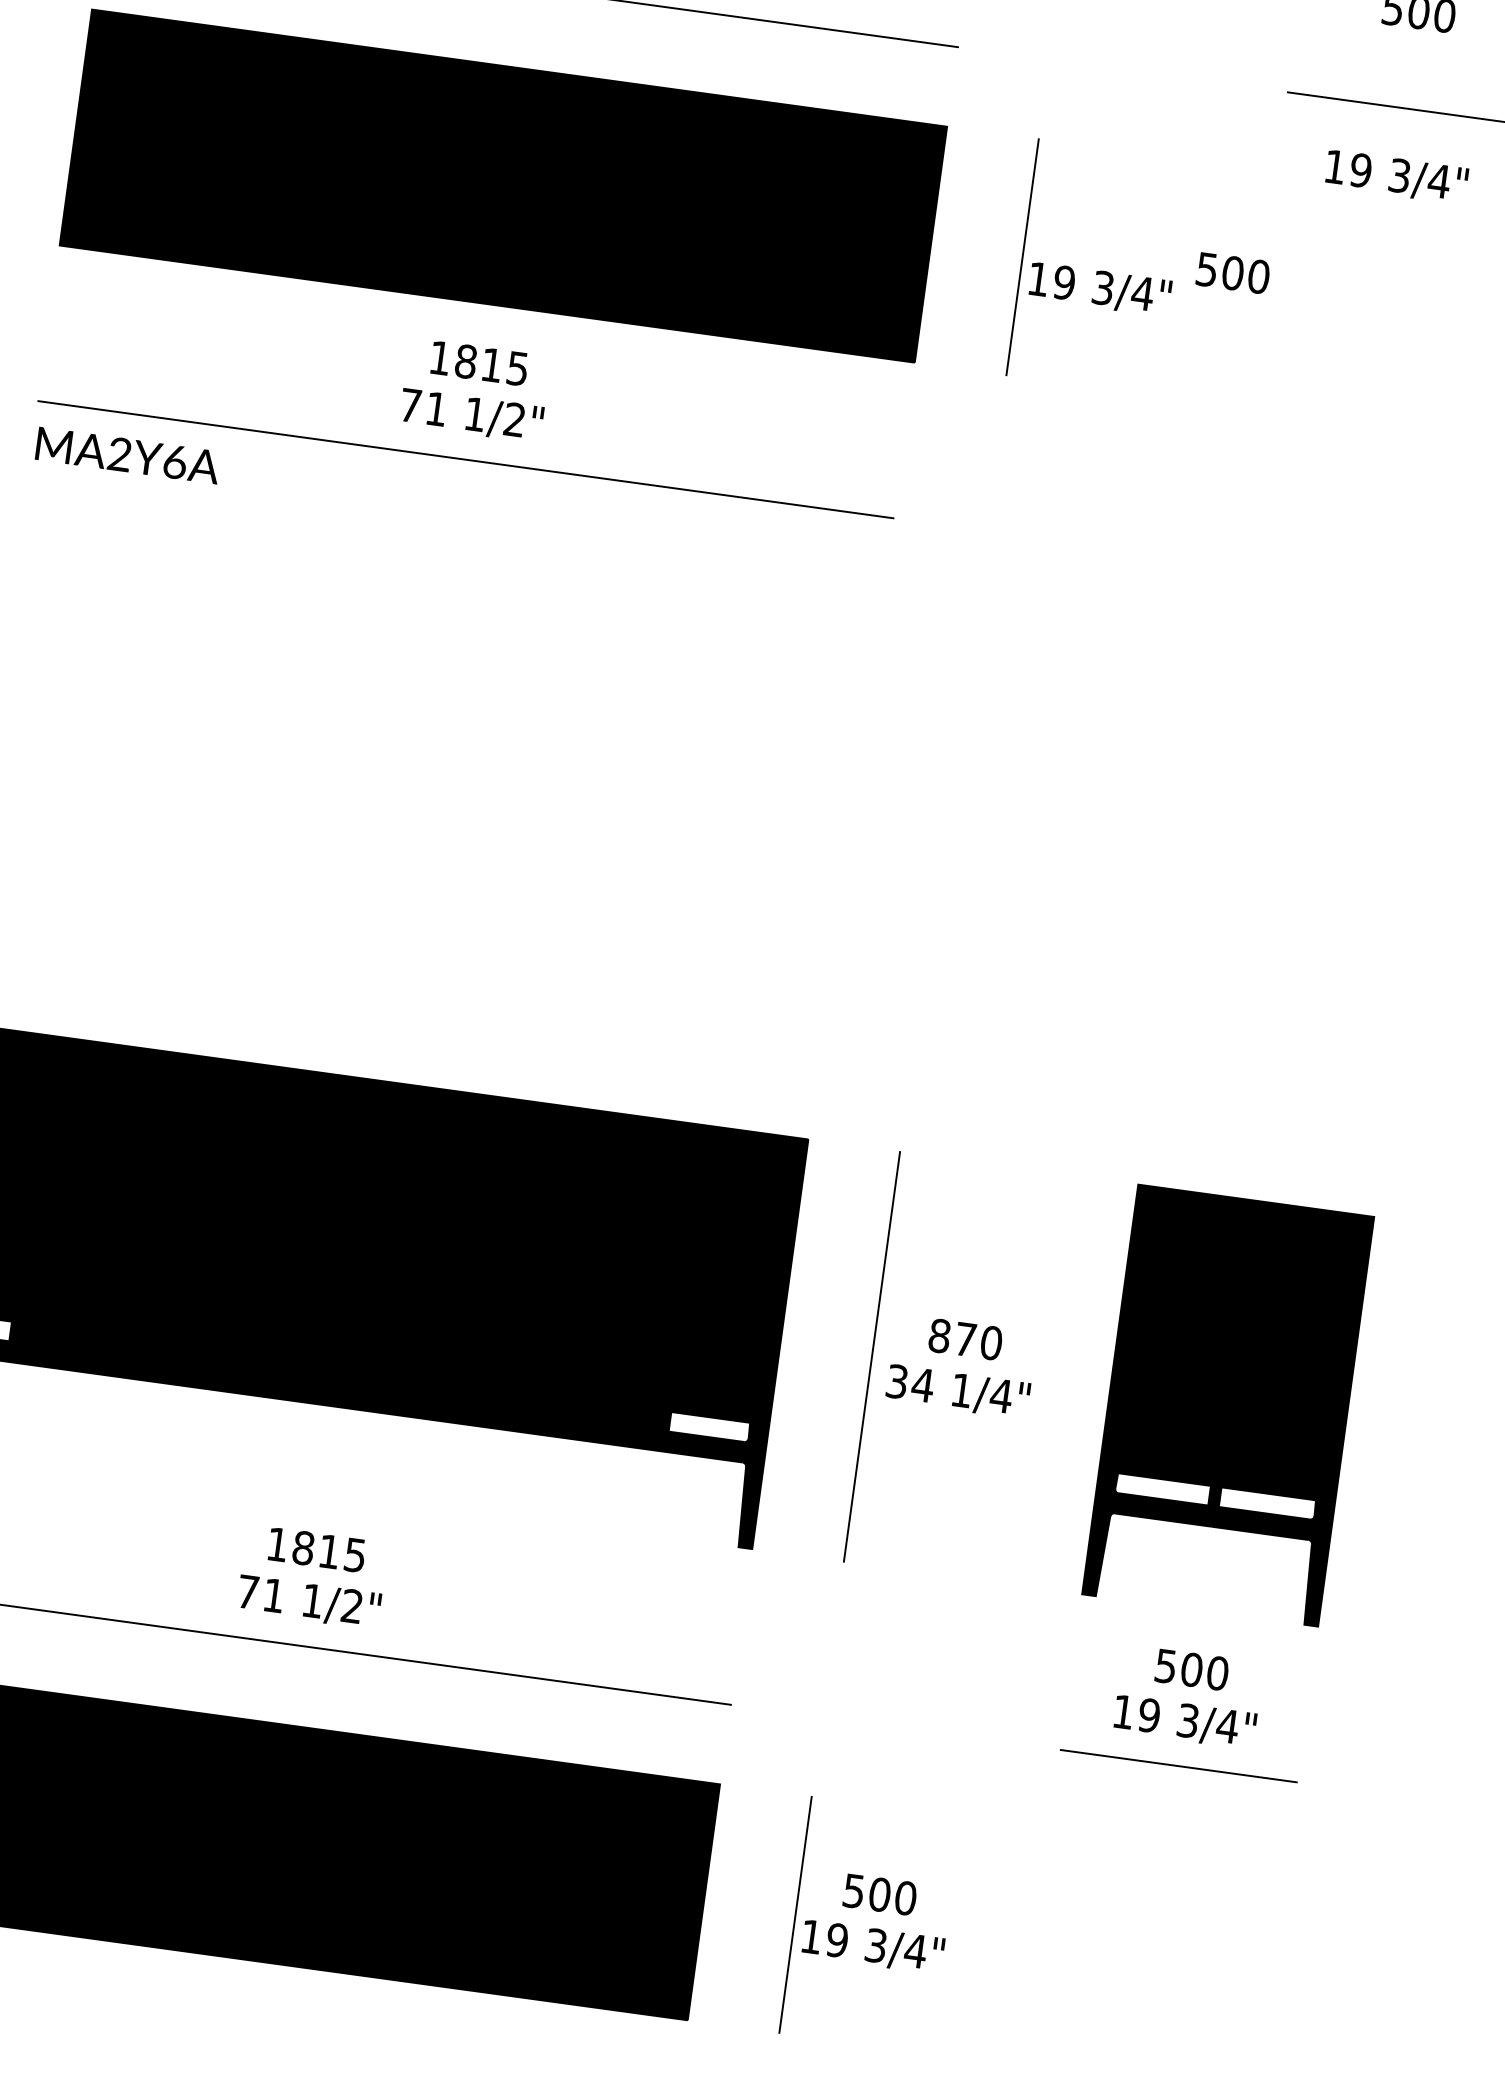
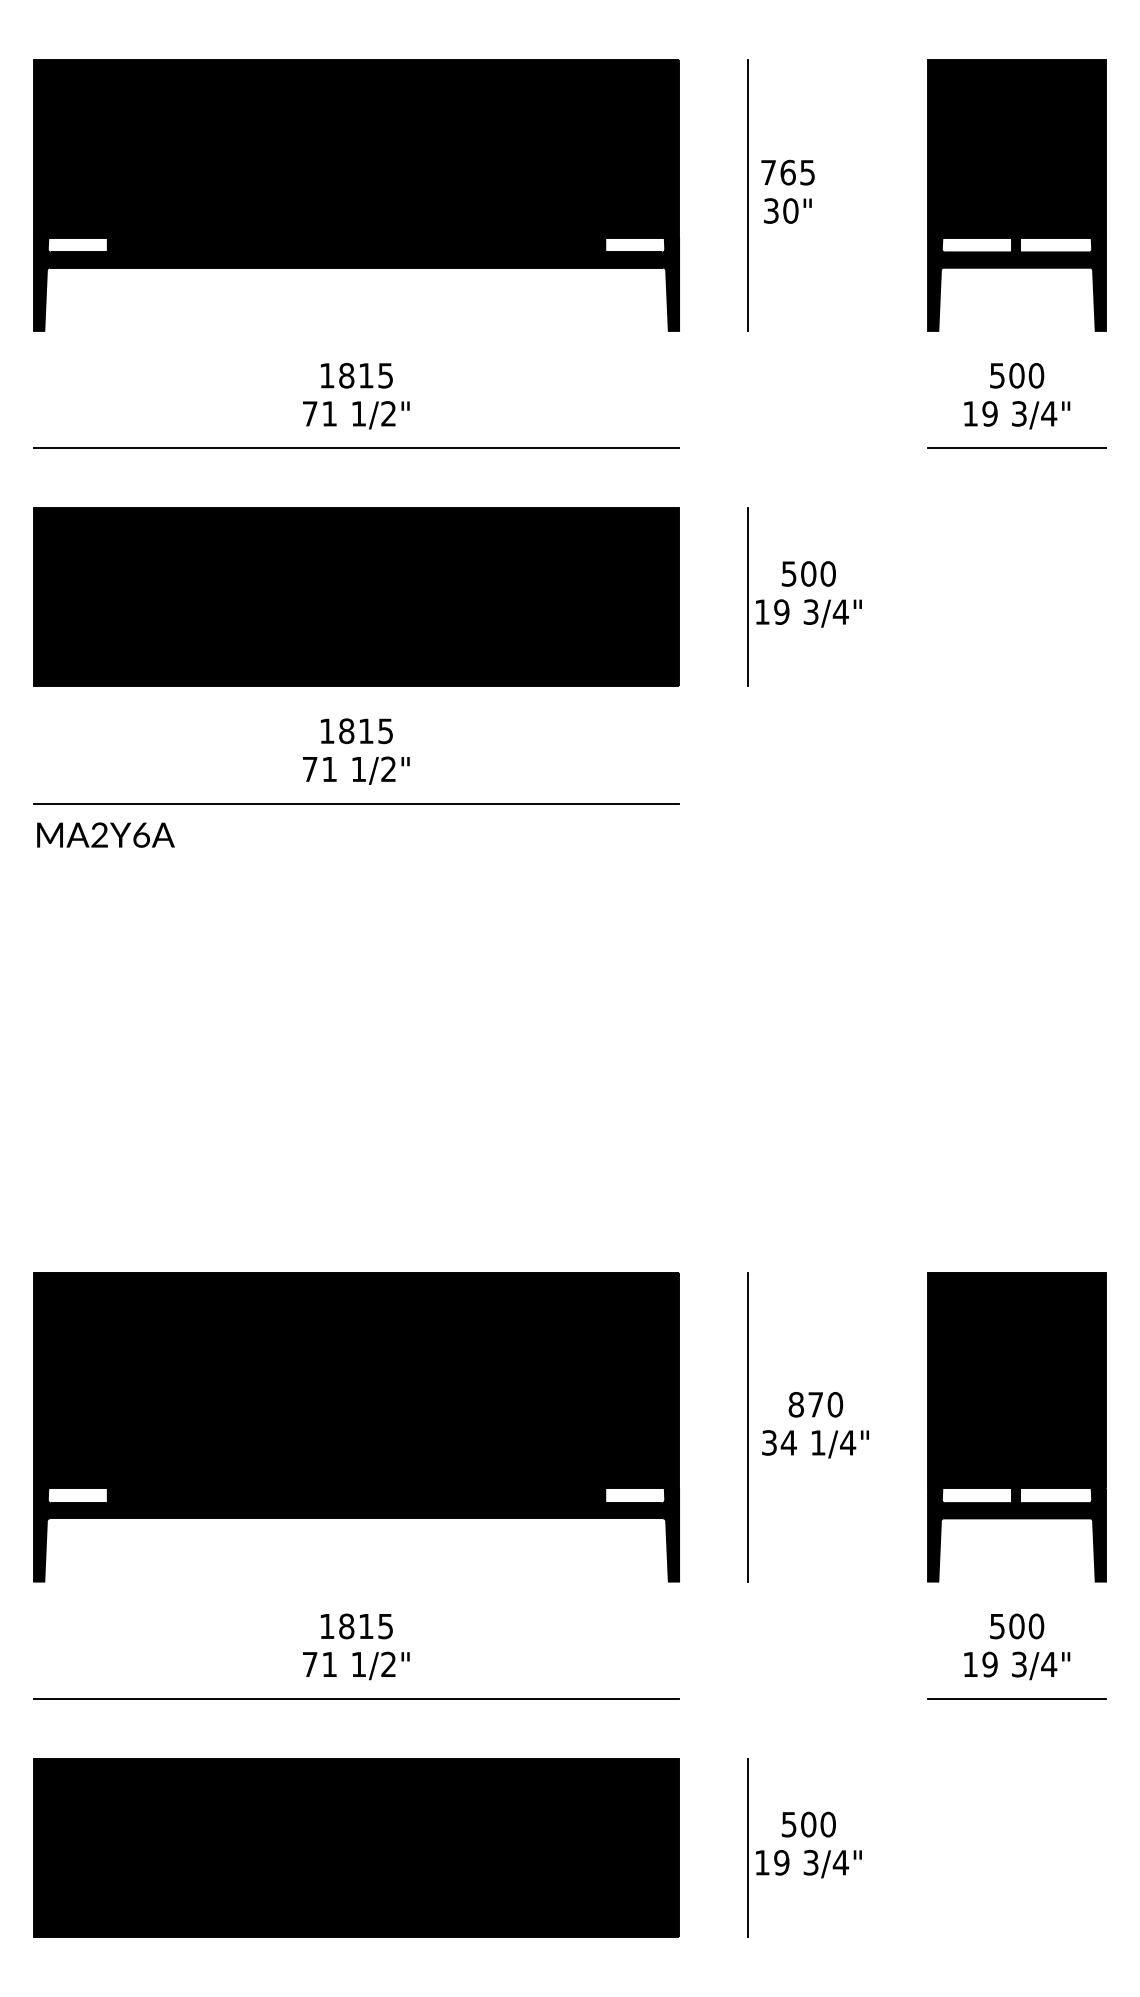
text: (1397, 177) -> (1017, 415), moved
text: (1232, 272) -> (808, 573), moved

